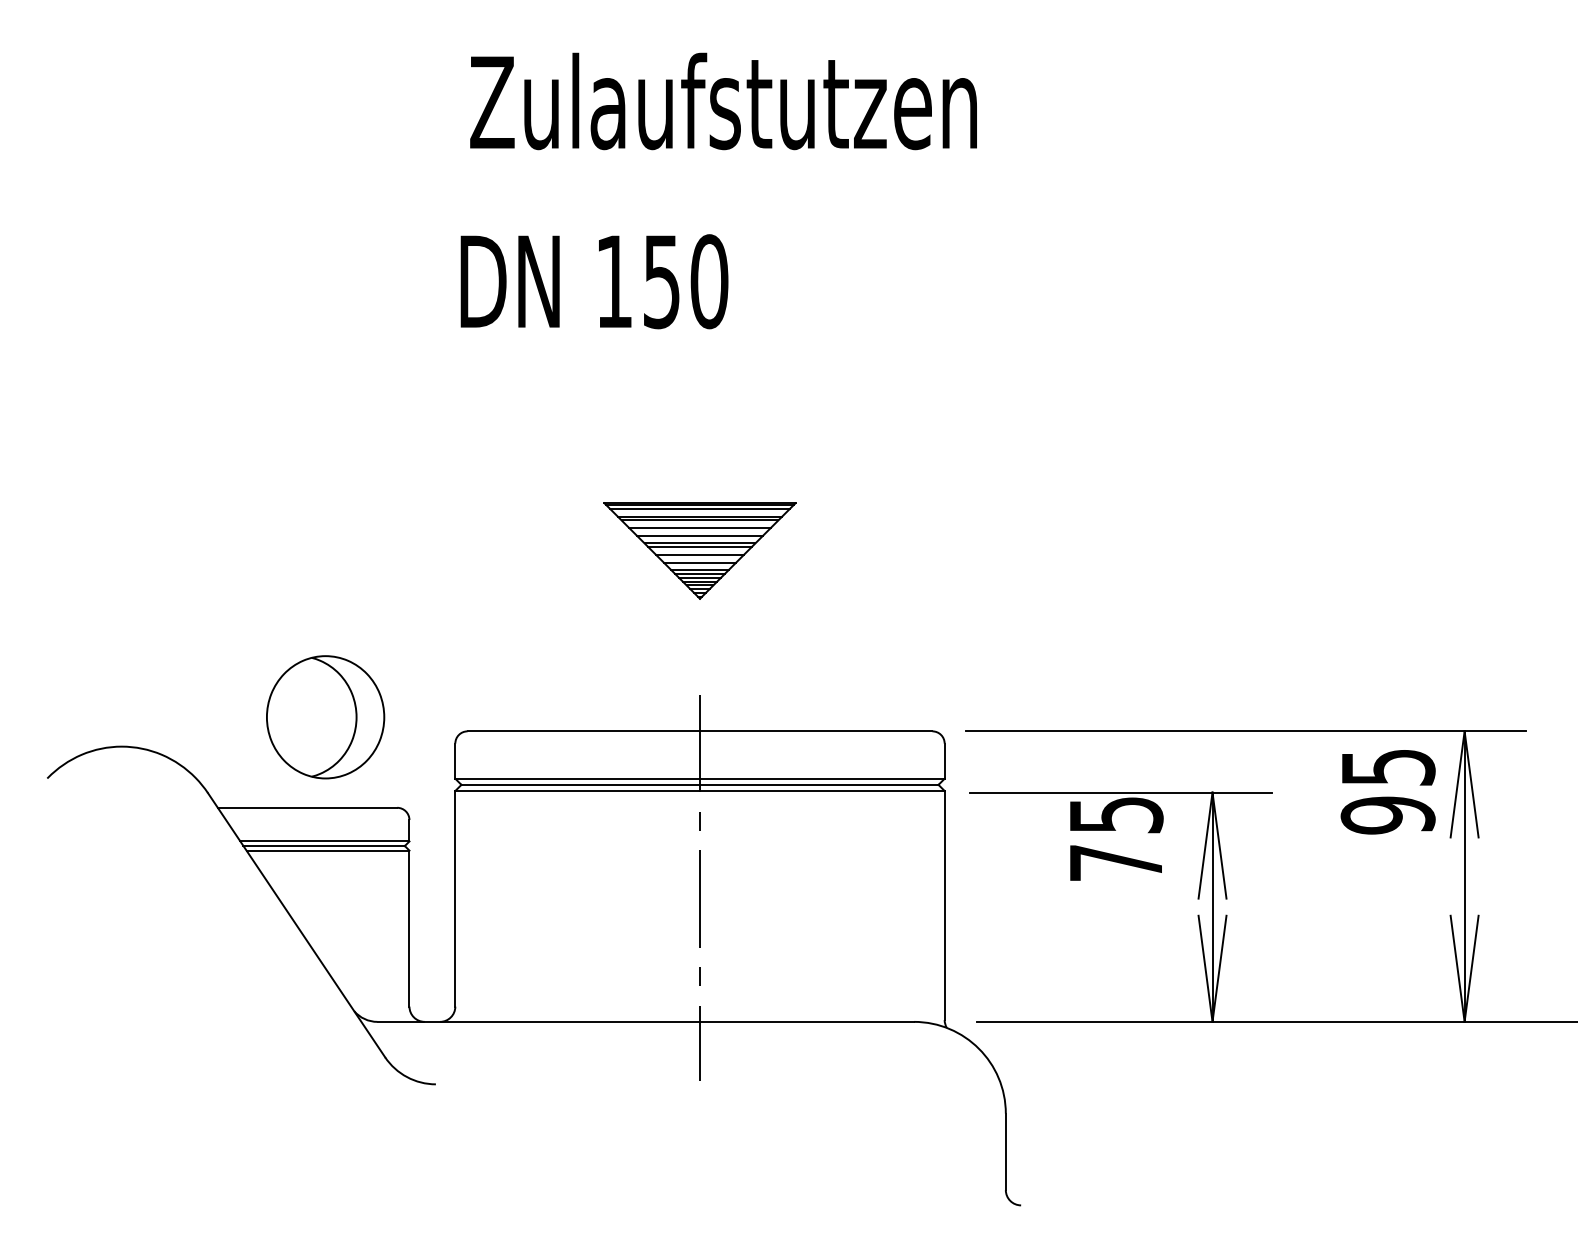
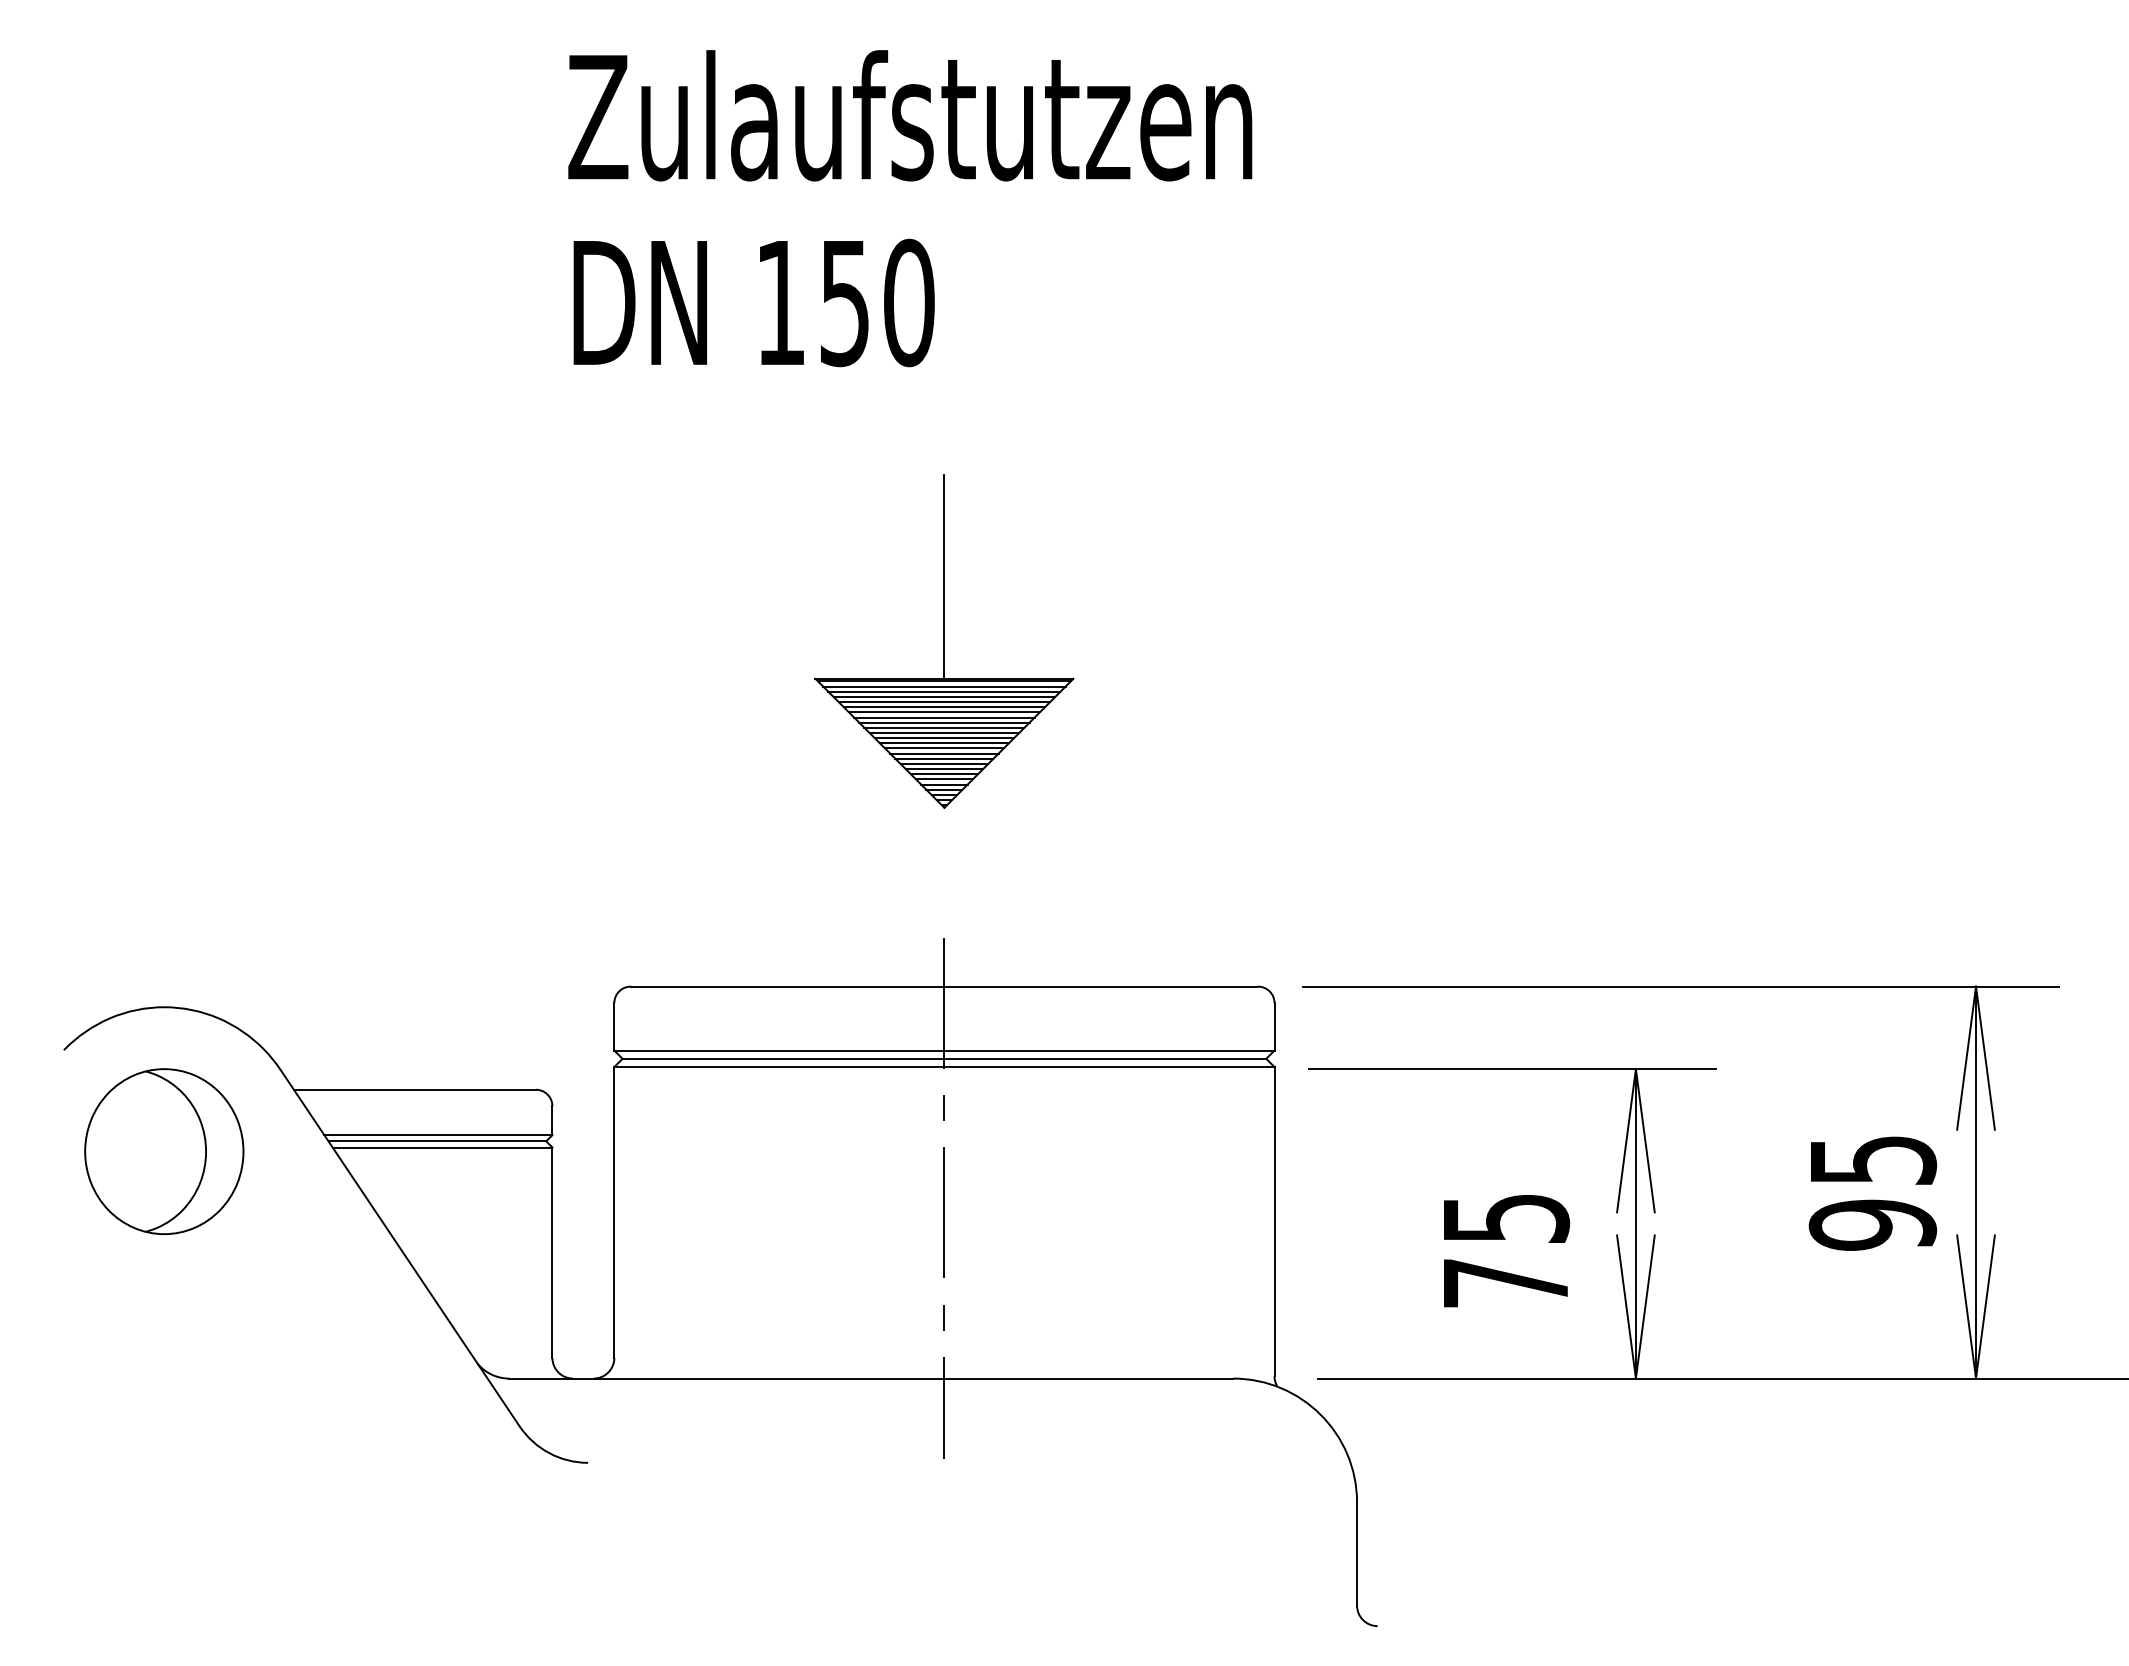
text: (723, 101) -> (910, 115), moved
text: (594, 281) -> (753, 302), moved
line: (700, 427) -> (944, 576), added
line: (700, 512) -> (944, 691), added
line: (699, 524) -> (943, 707), added
line: (700, 531) -> (944, 717), added
line: (700, 539) -> (944, 727), added
line: (699, 551) -> (943, 743), added
line: (700, 558) -> (944, 753), added
line: (700, 565) -> (944, 763), added
part: (325, 717) -> (164, 1151), moved
text: (1387, 792) -> (1872, 1193), moved
text: (1117, 839) -> (1507, 1251), moved

